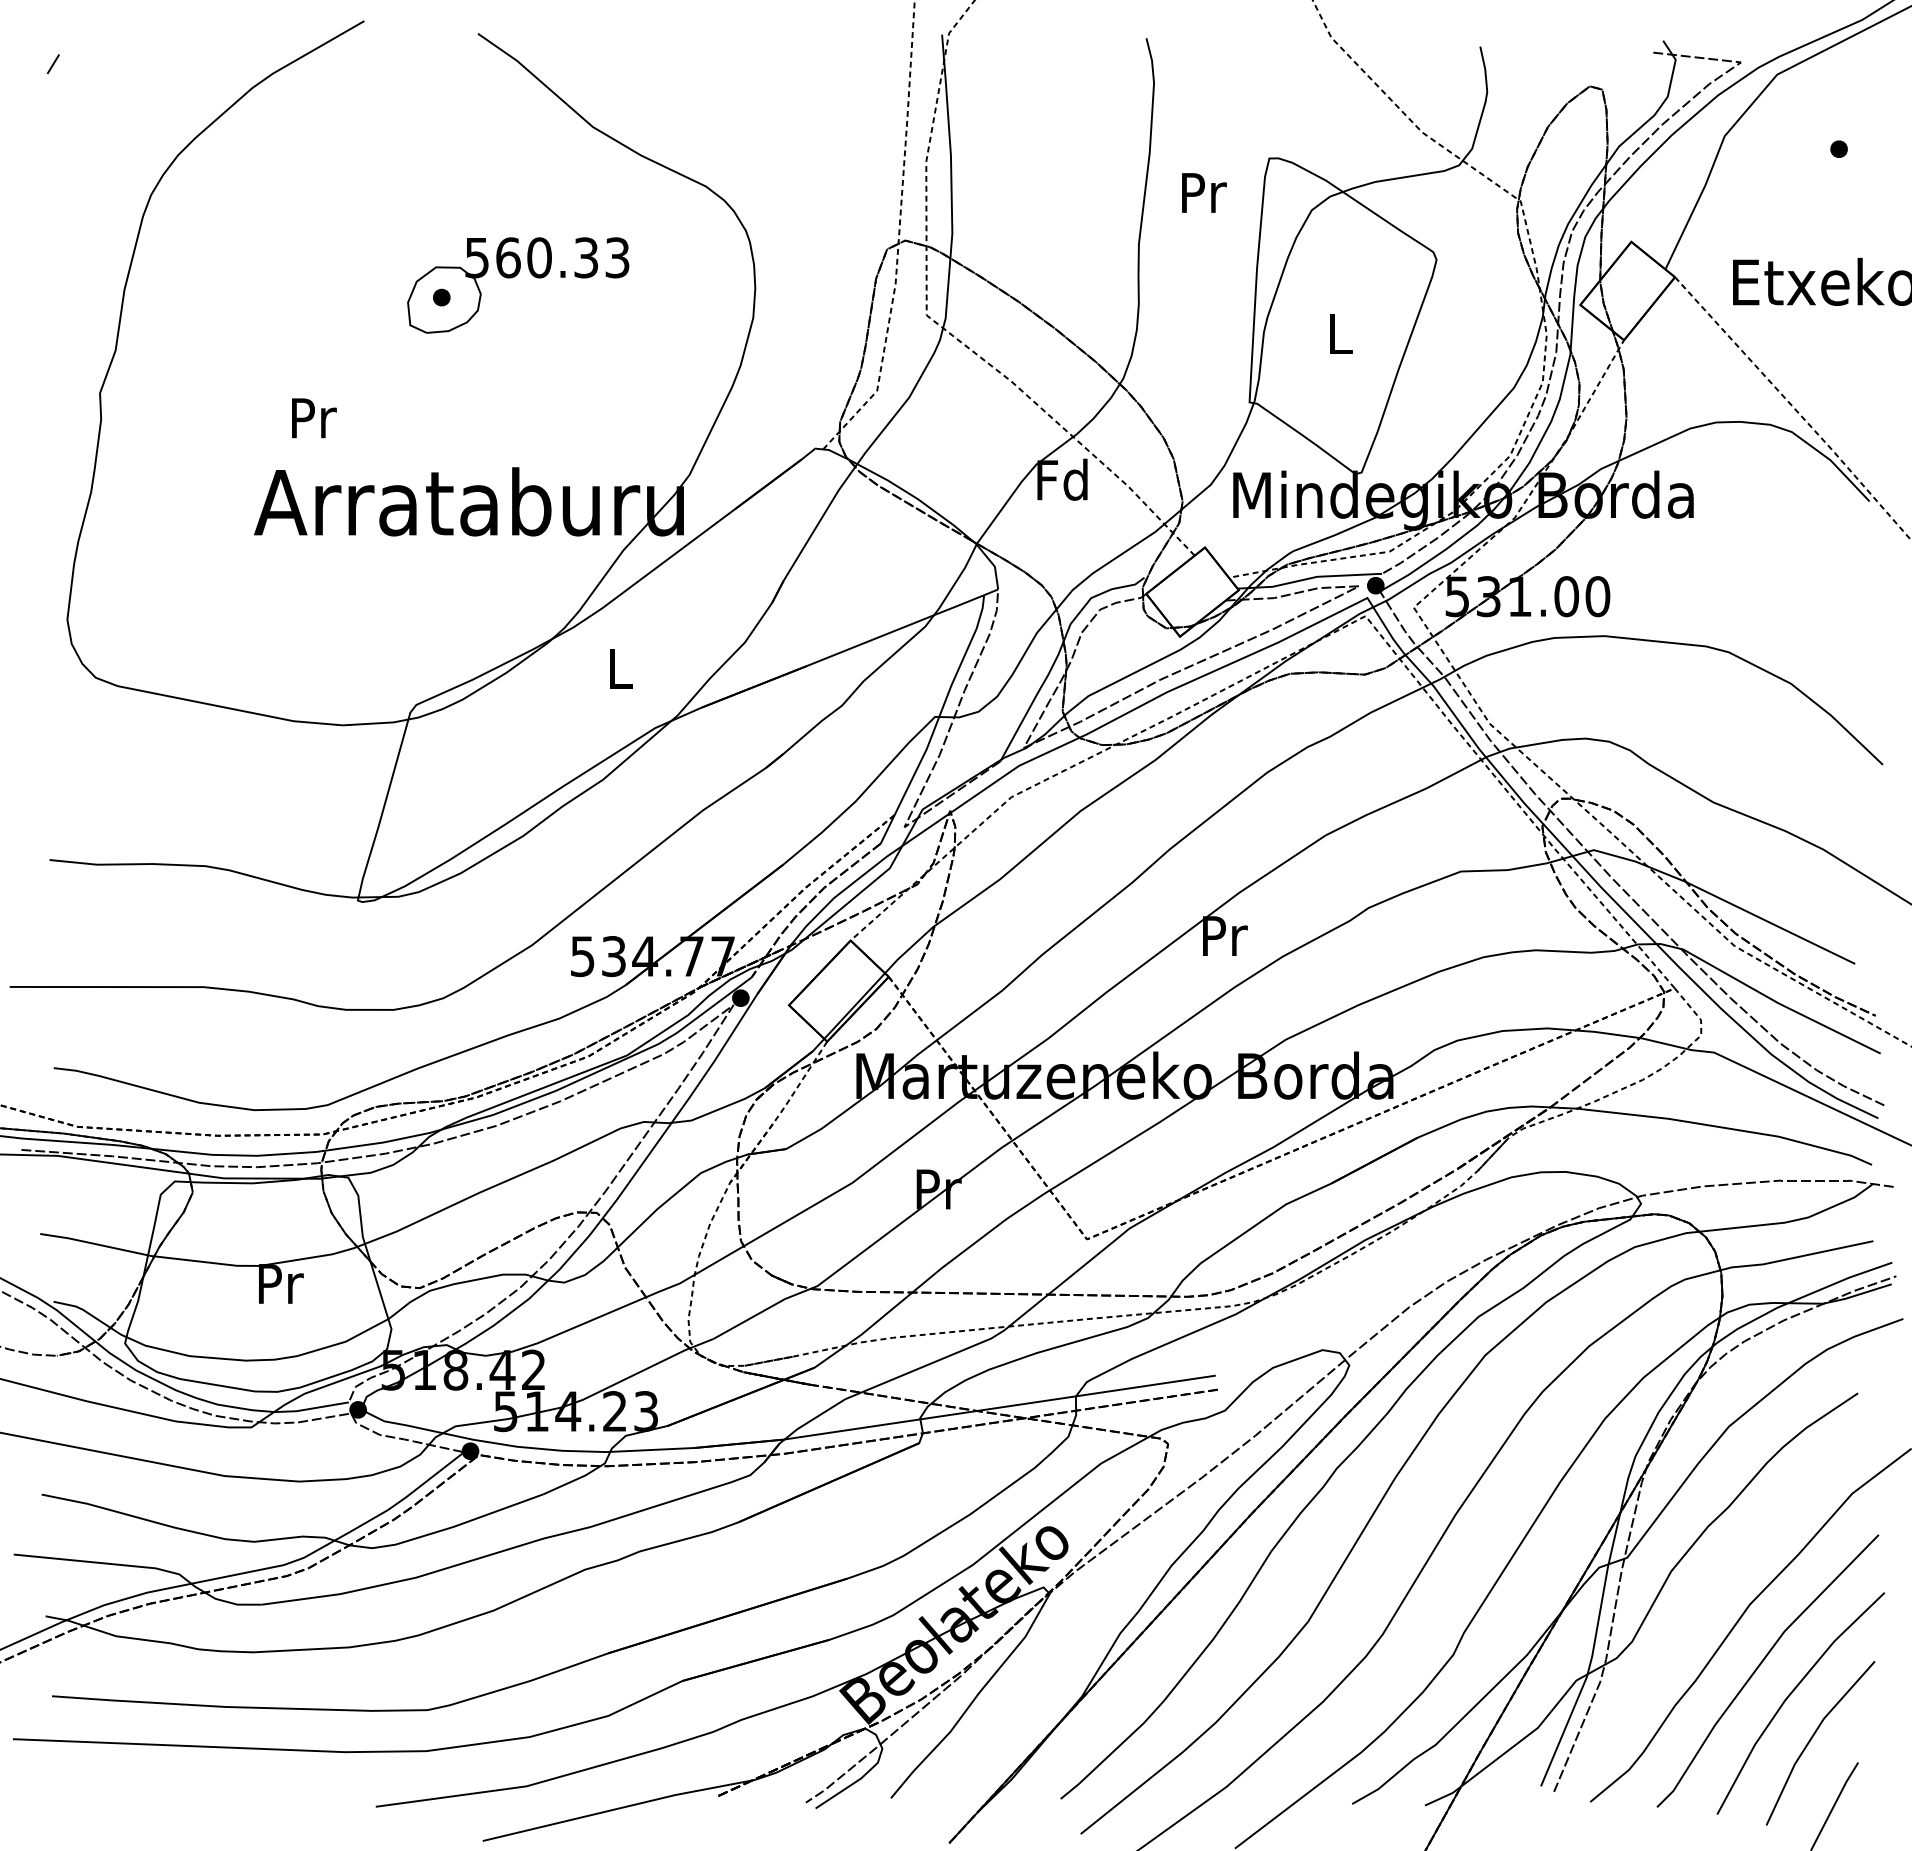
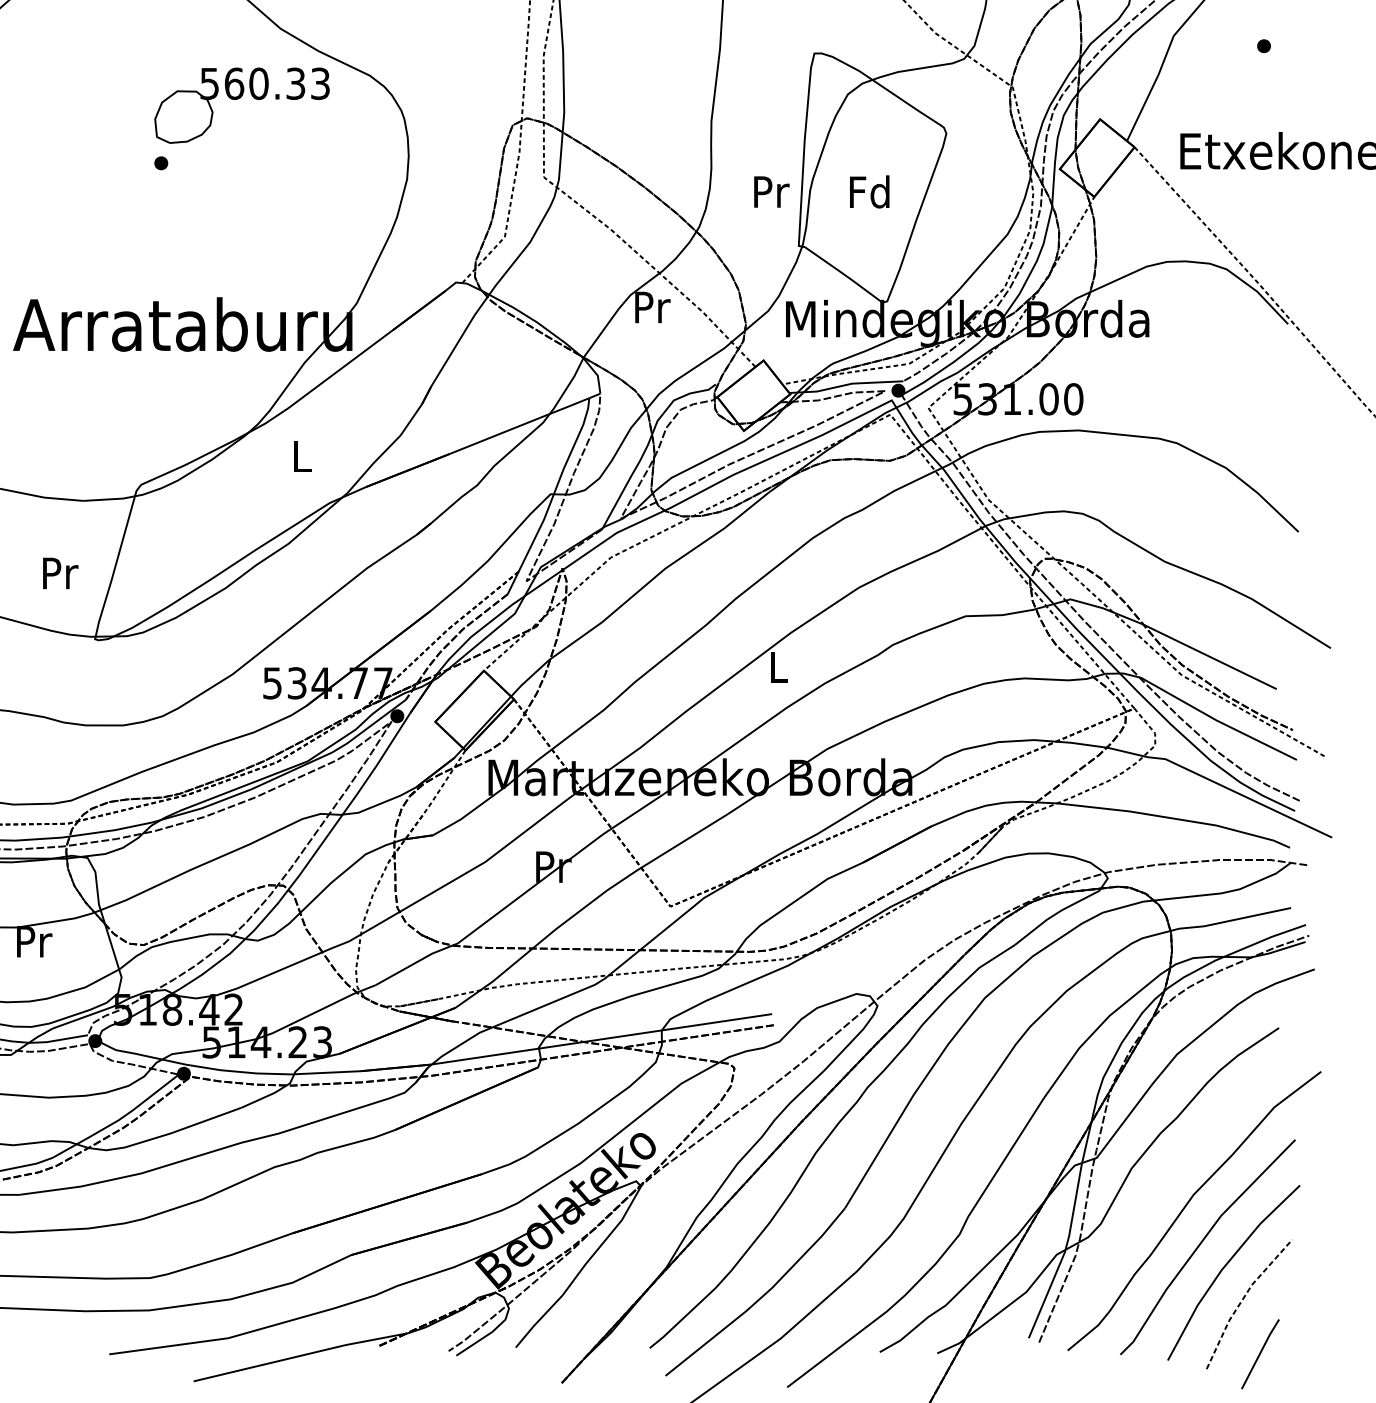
text: (1204, 192) -> (771, 191), moved
part: (514, 277) -> (239, 99), moved
text: (1339, 333) -> (869, 191), L -> Fd
text: (314, 418) -> (60, 573), moved
text: (1062, 479) -> (651, 306), Fd -> Pr
text: (1225, 935) -> (779, 666), Pr -> L
line: (1811, 1737) -> (1242, 1299), solid -> dashed

